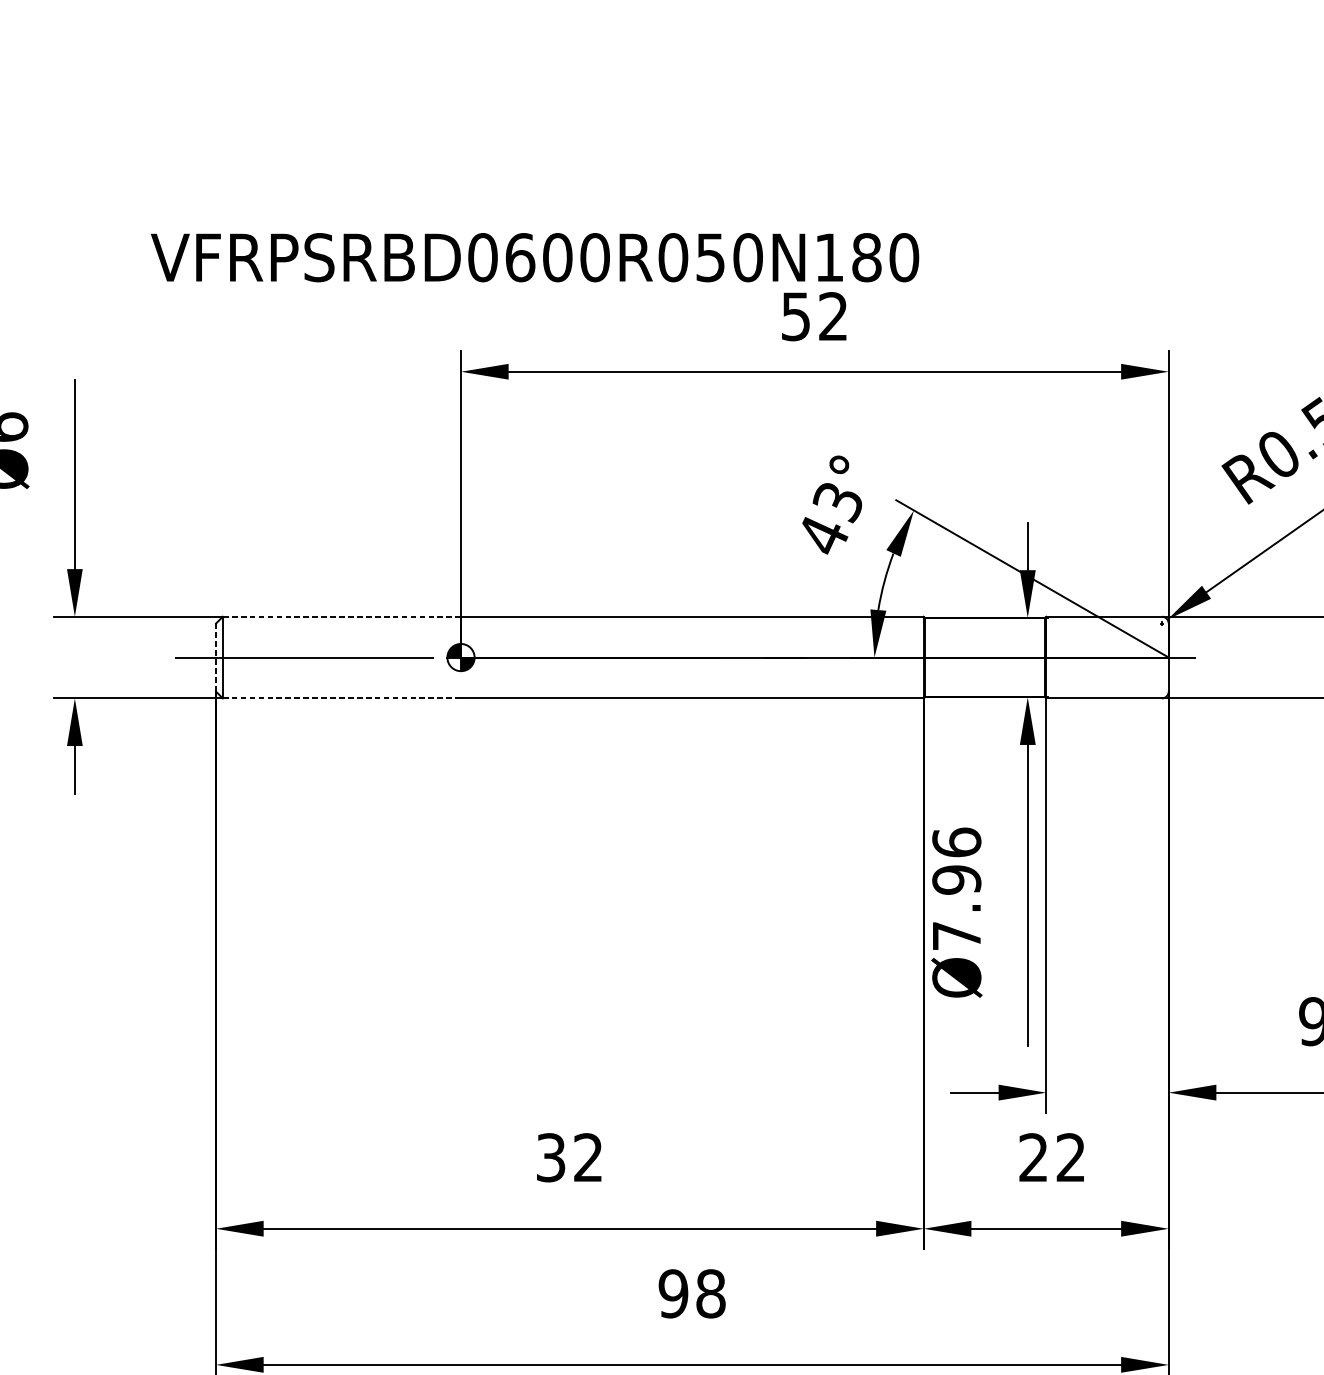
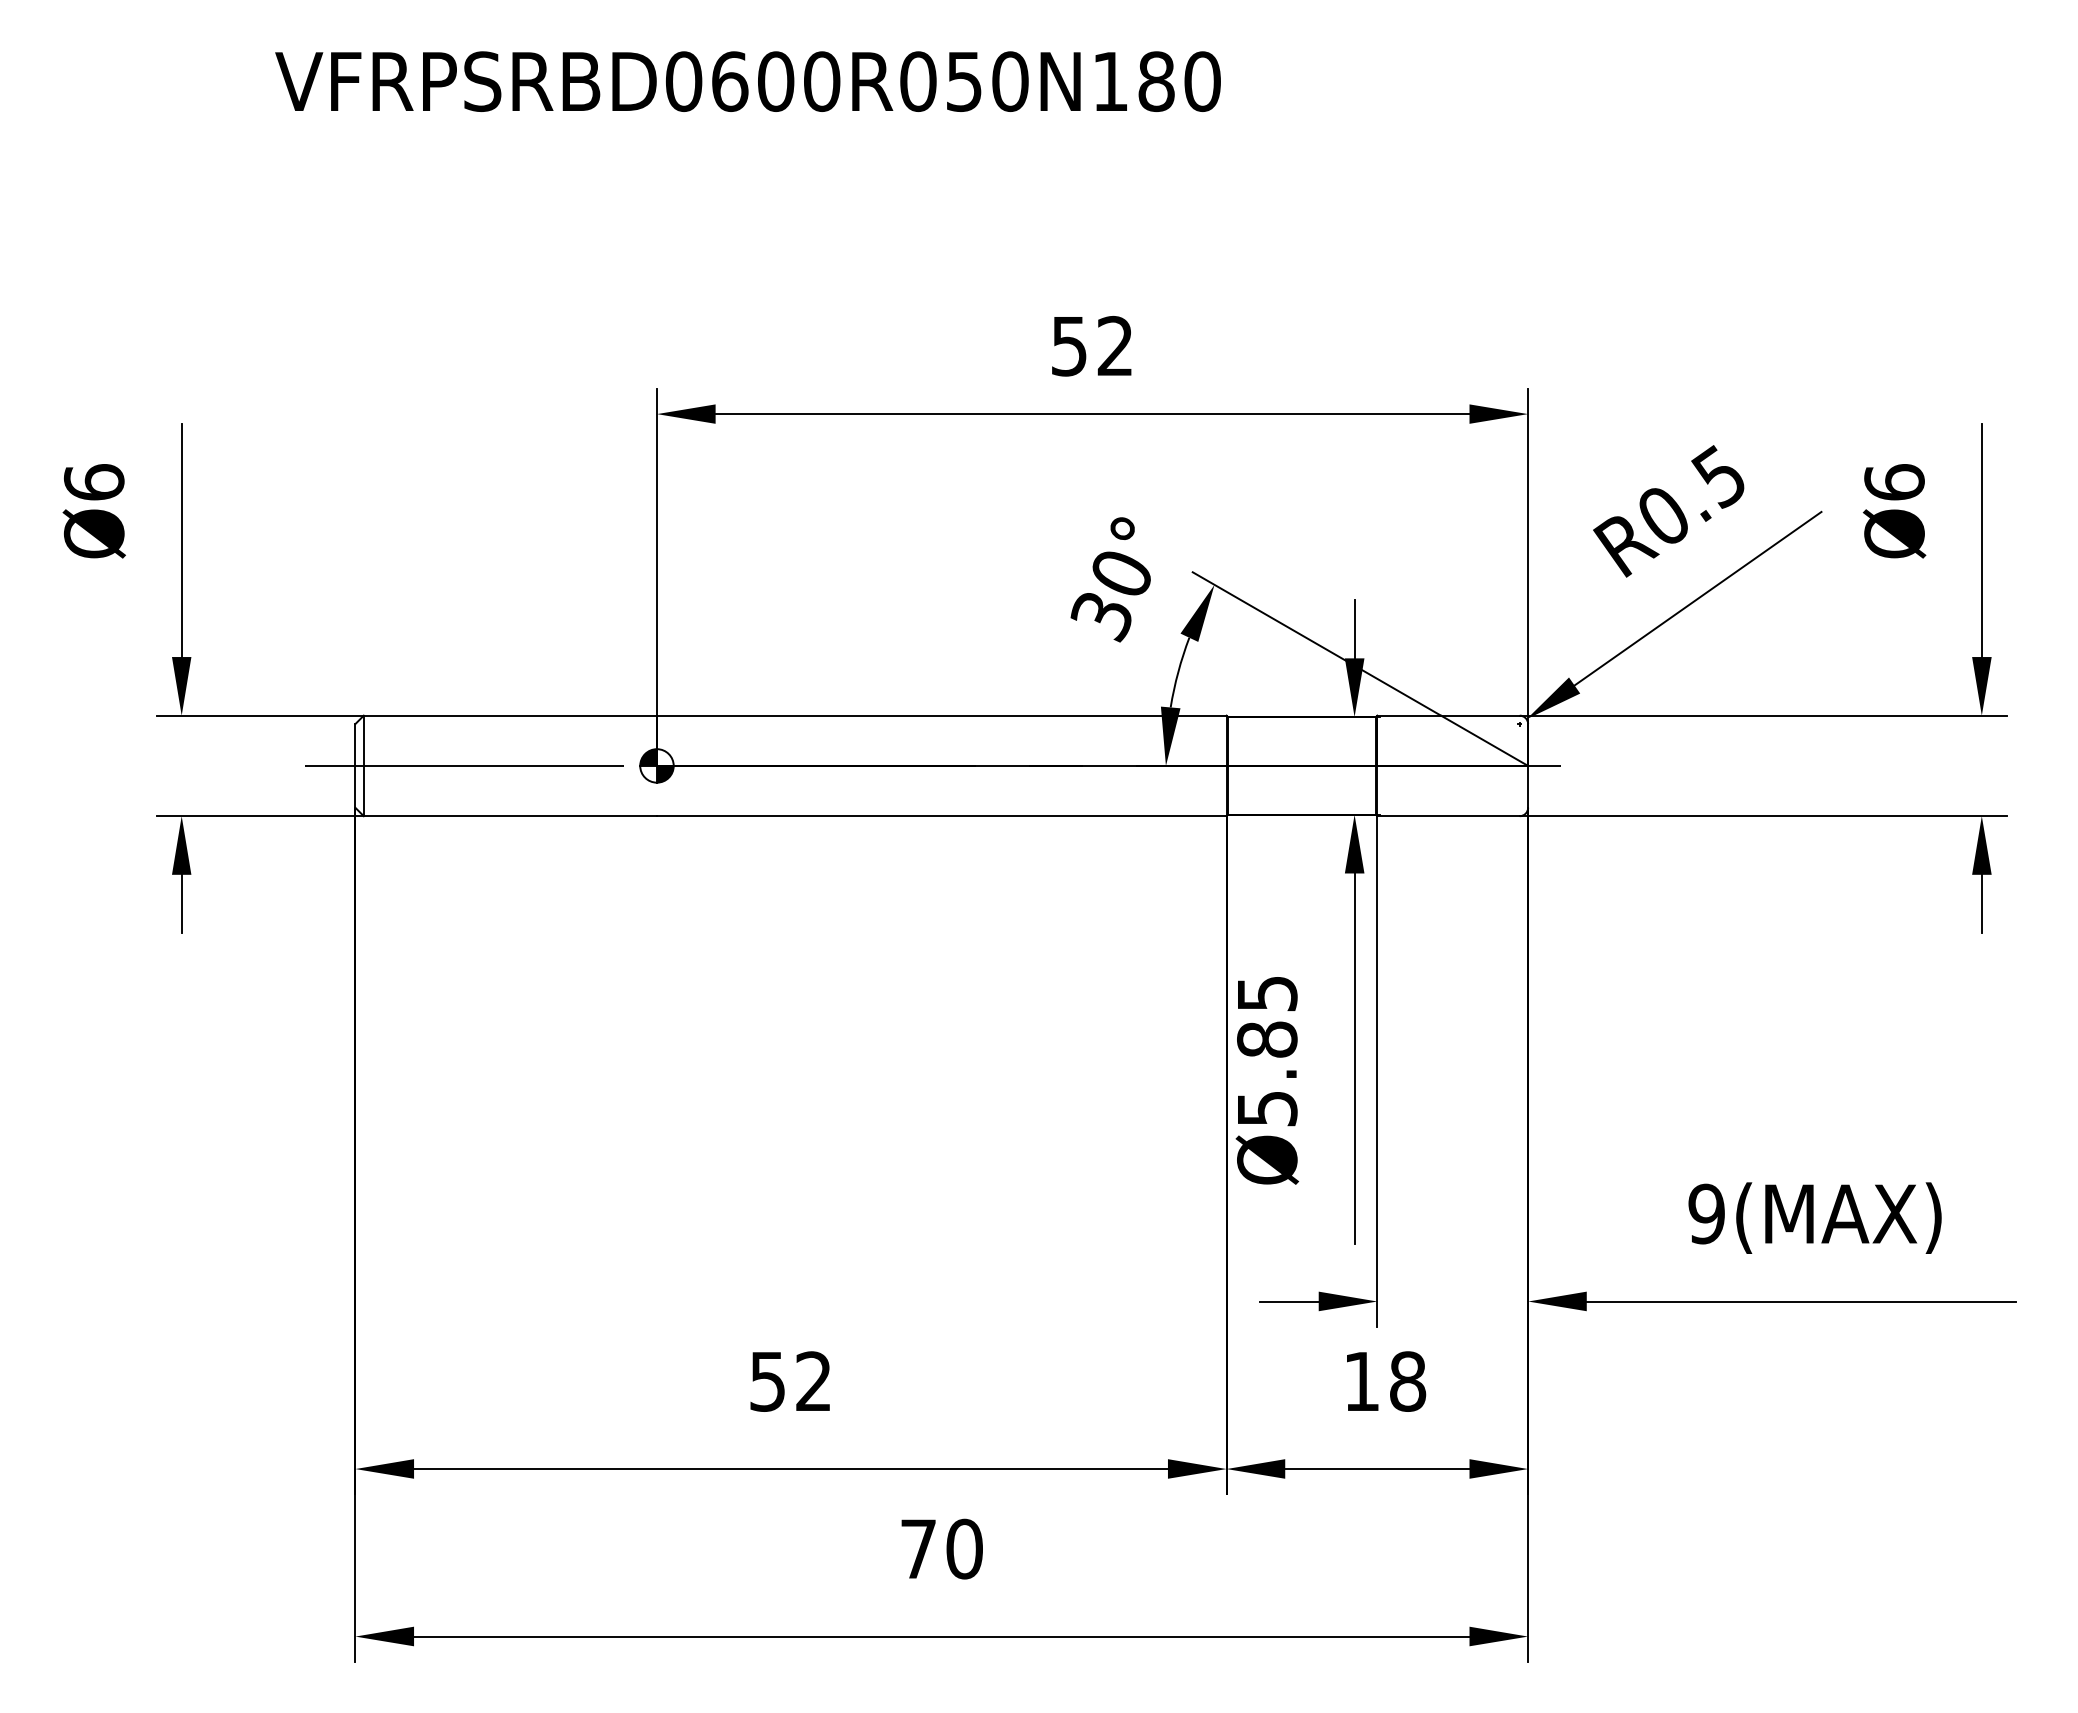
text: (534, 257) -> (747, 81), moved
text: (829, 519) -> (1110, 596), 43° -> 30°
line: (342, 616) -> (510, 715), dashed -> solid
line: (216, 657) -> (355, 765), dashed -> solid
line: (342, 698) -> (510, 816), dashed -> solid
text: (956, 888) -> (1267, 1050), Ø7.96 -> Ø5.85
text: (550, 1157) -> (767, 1381), 32 -> 52
text: (1052, 1157) -> (1385, 1381), 22 -> 18
text: (692, 1293) -> (941, 1548), 98 -> 70

